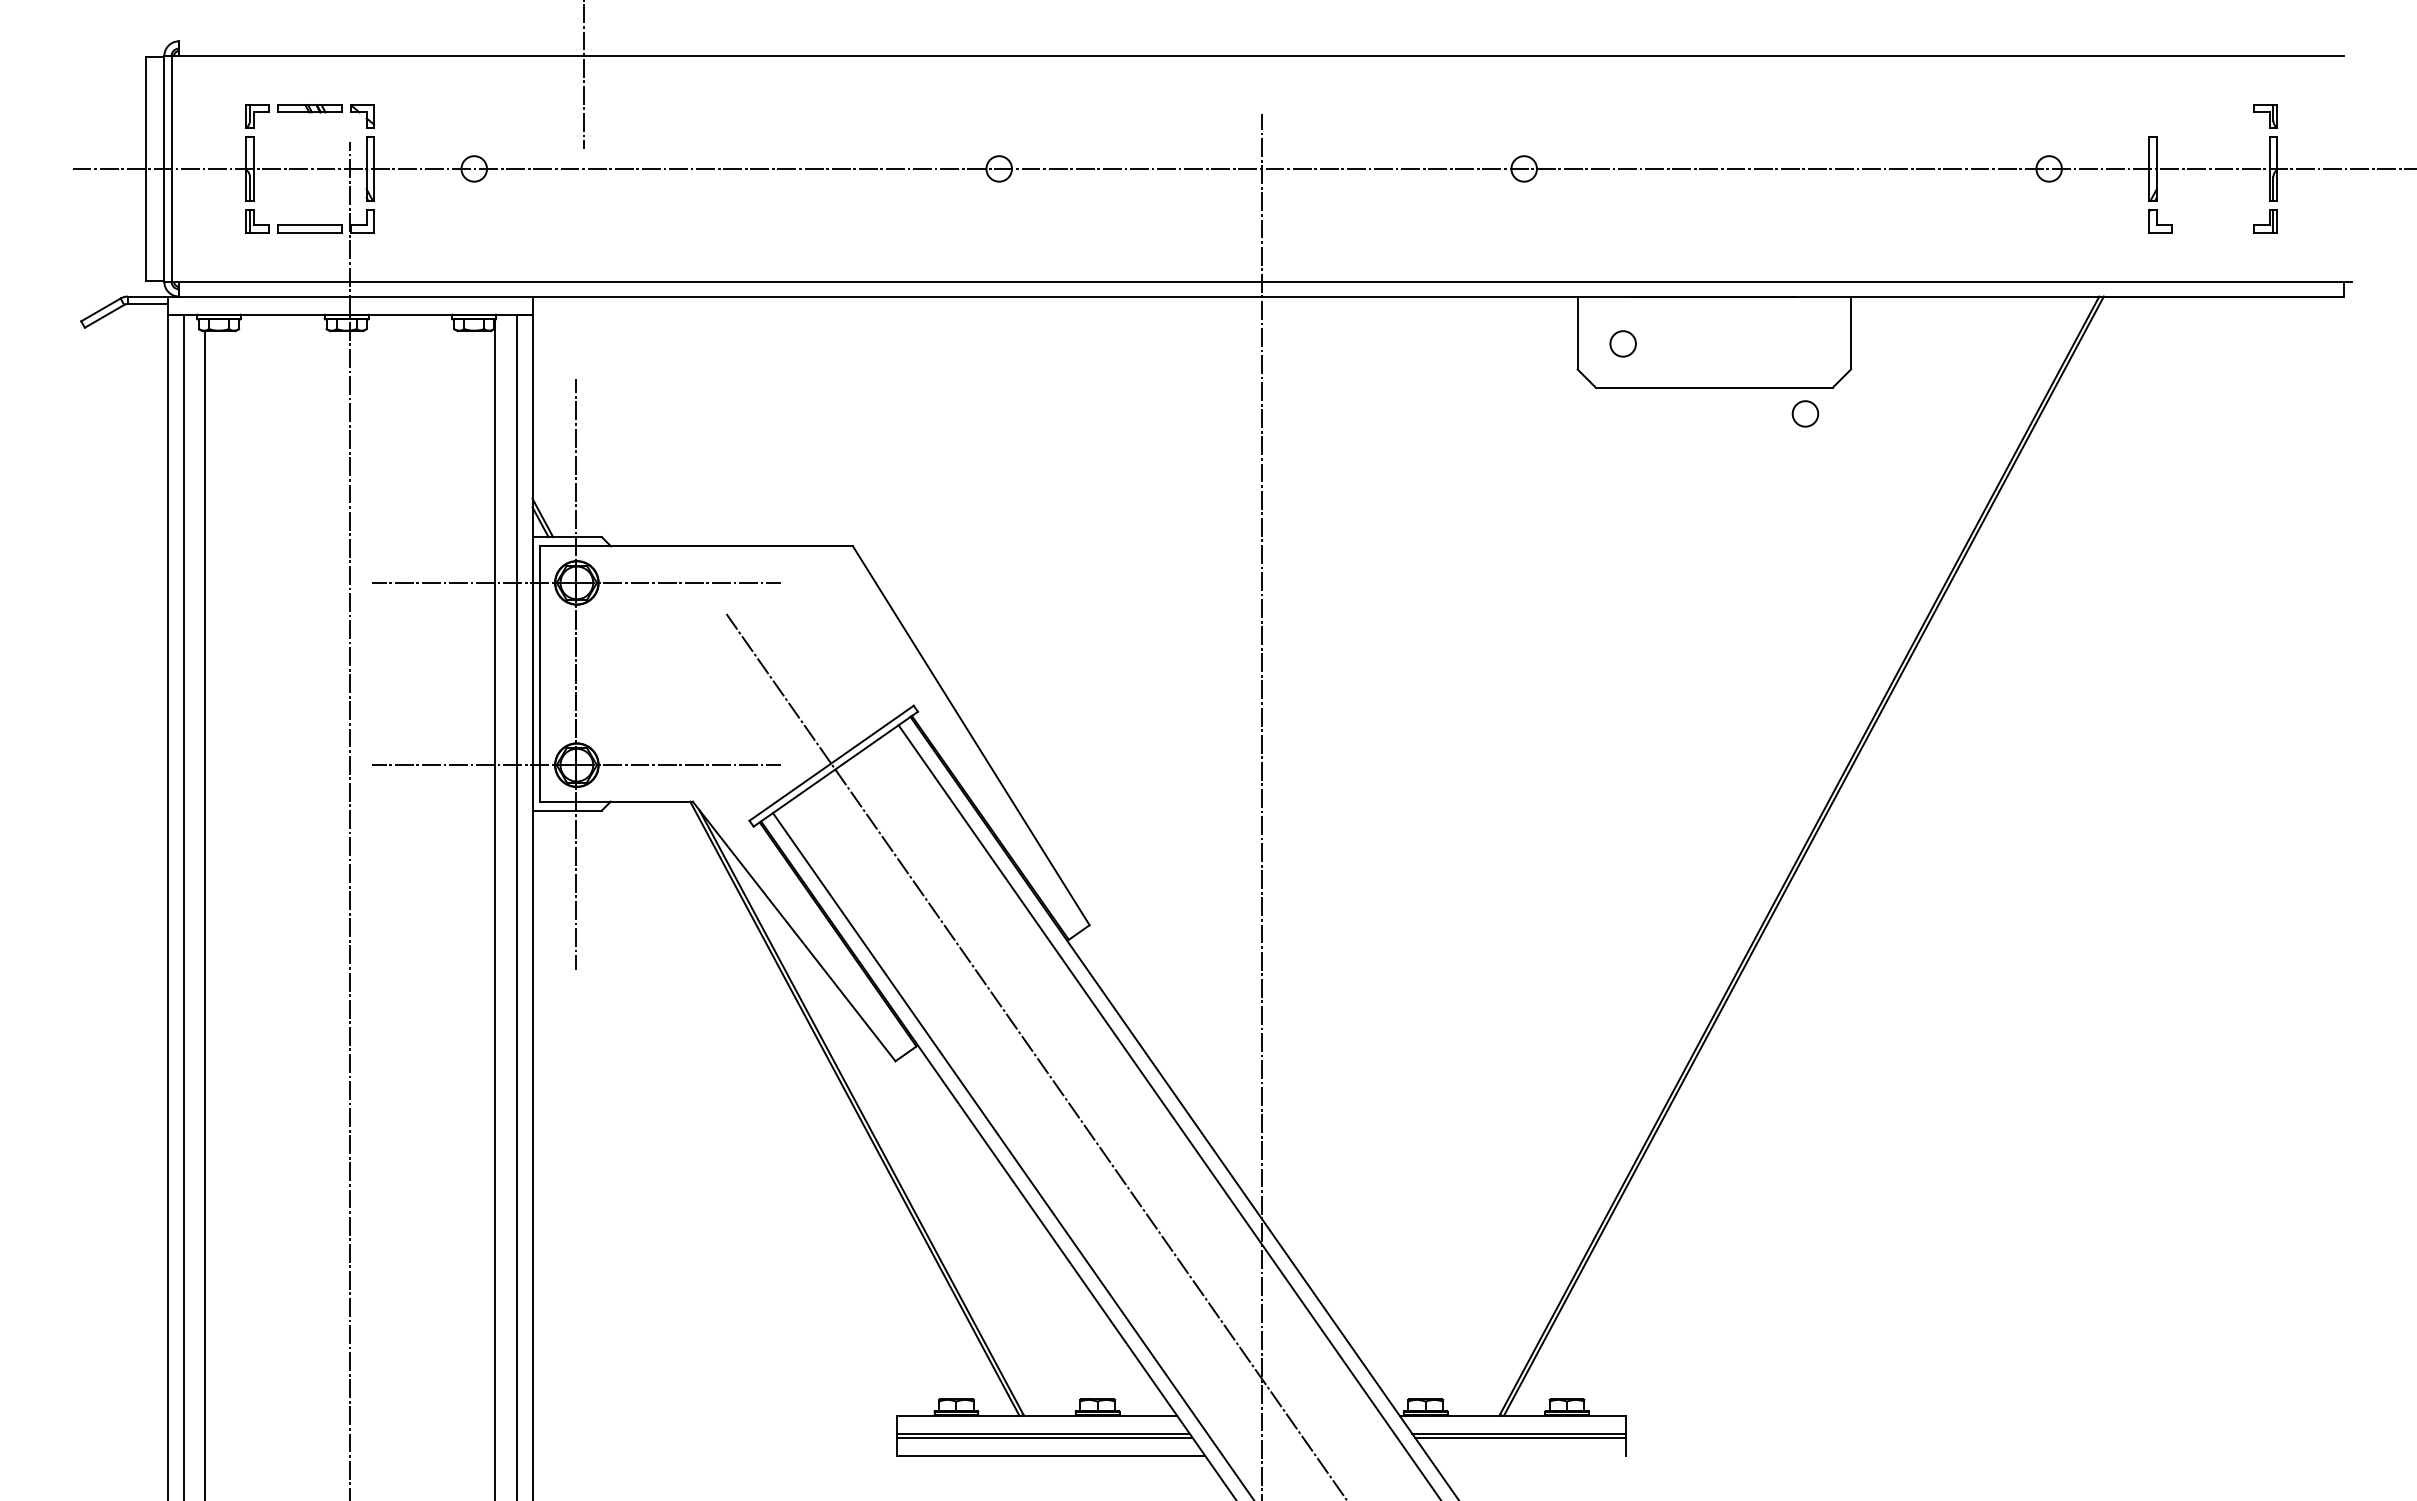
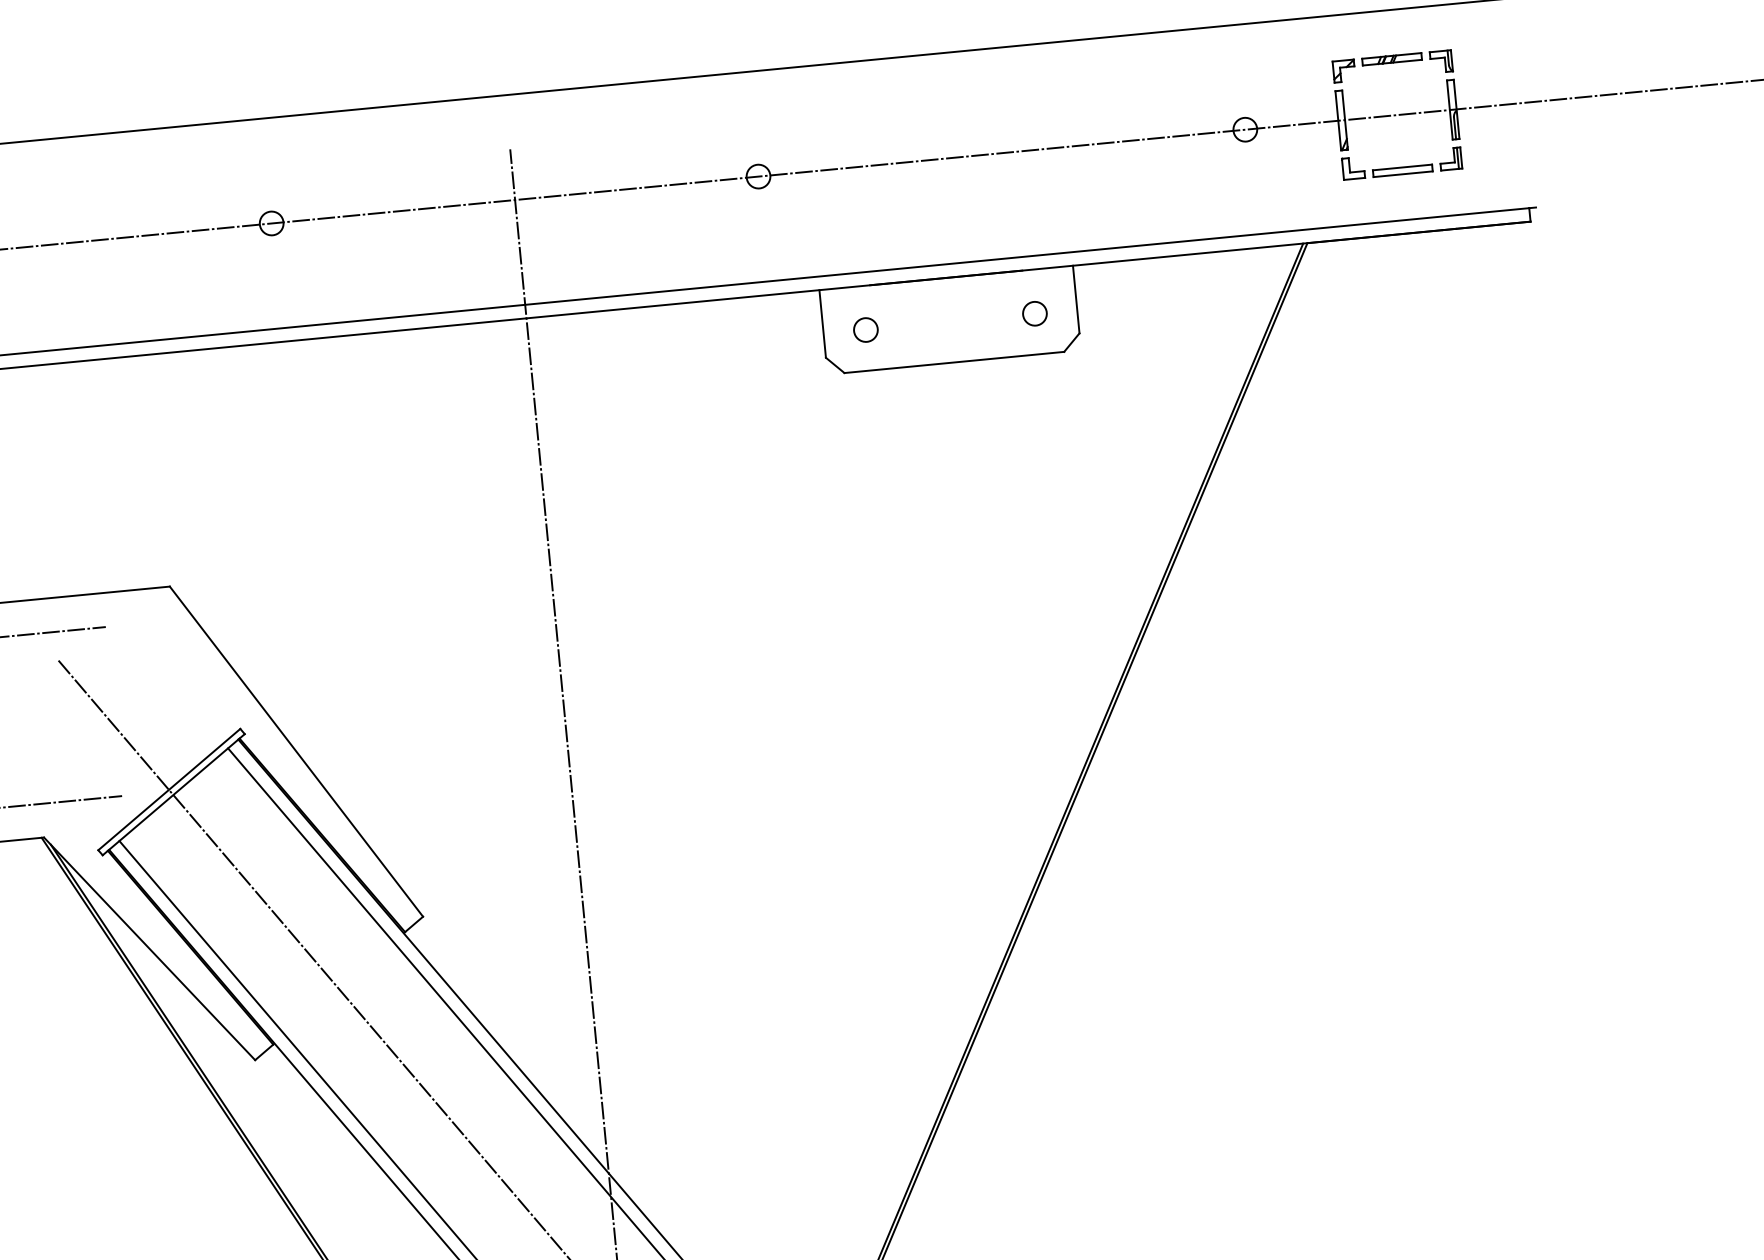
part: (2196, 116) -> (1377, 67), added
part: (2212, 228) -> (1402, 170), added
circle: (1805, 413) -> (1034, 313), moved

